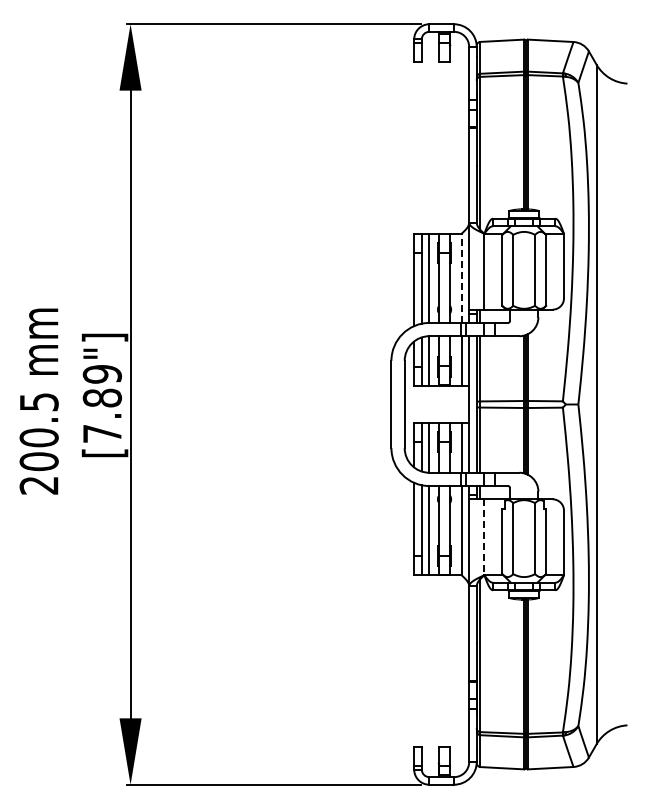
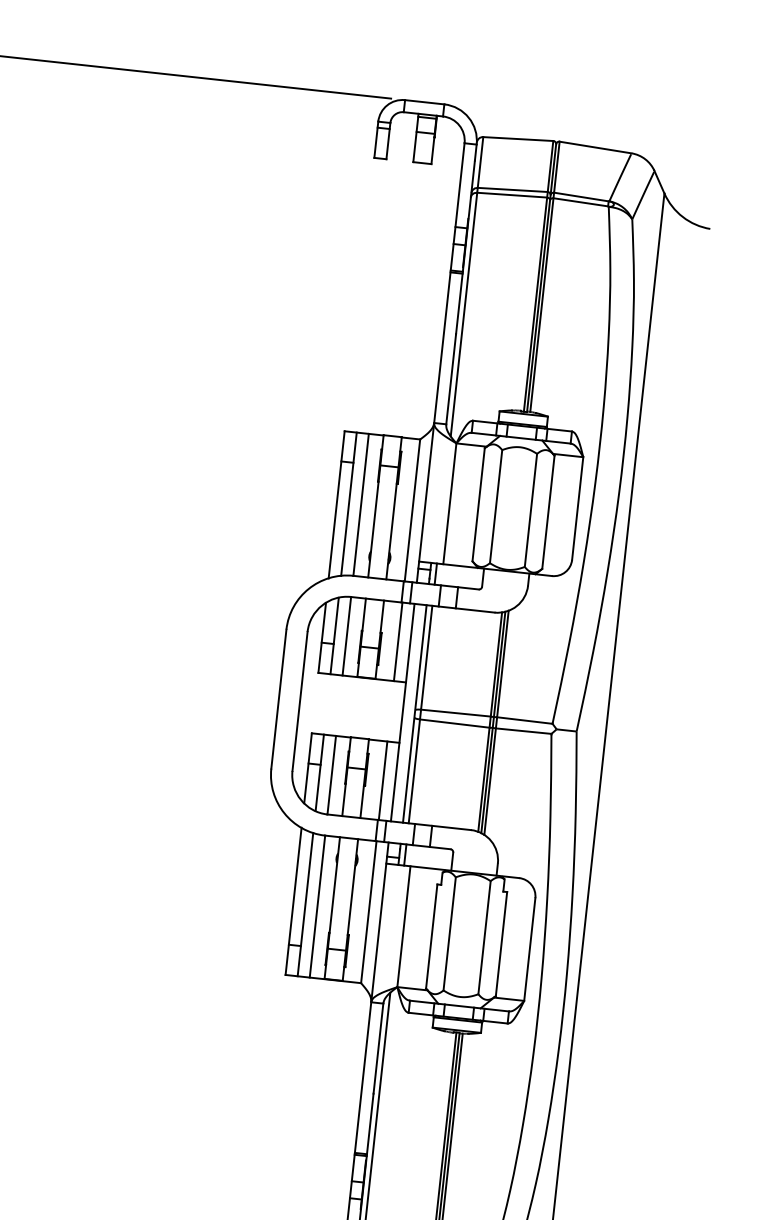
line: (461, 278) -> (412, 510), dashed -> solid
line: (484, 537) -> (404, 927), dashed -> solid

